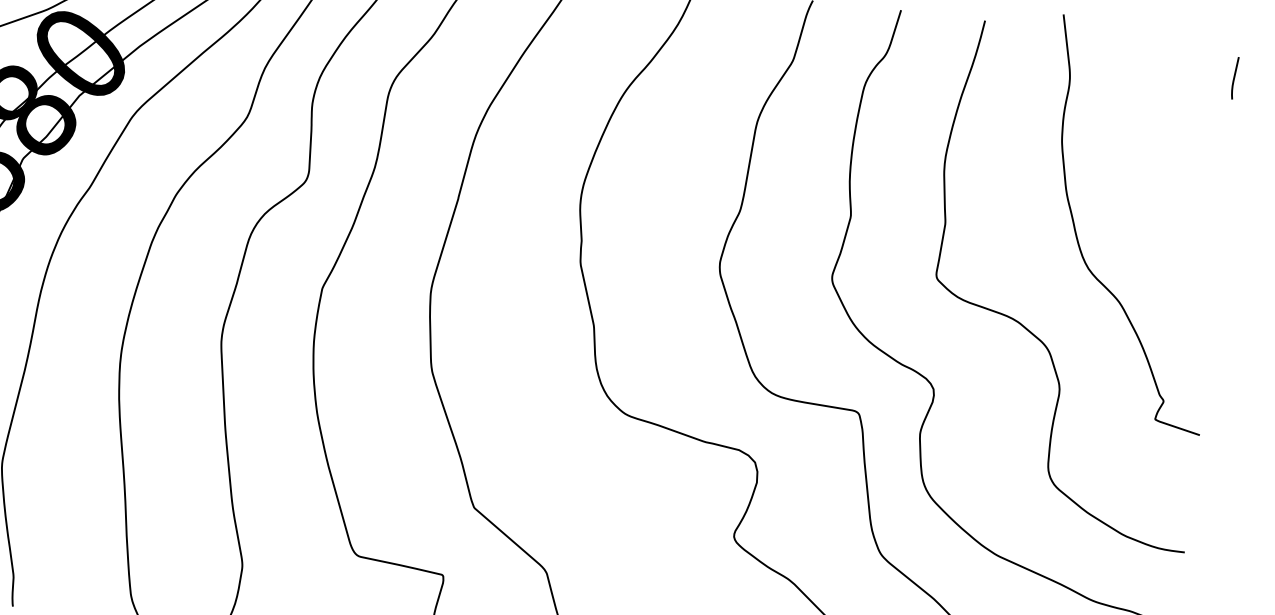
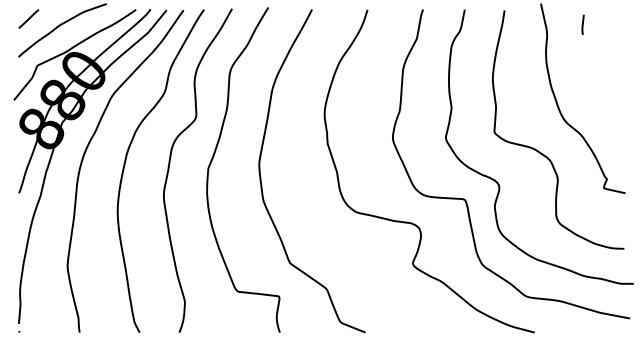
line: (1233, 77) -> (582, 24), moved

